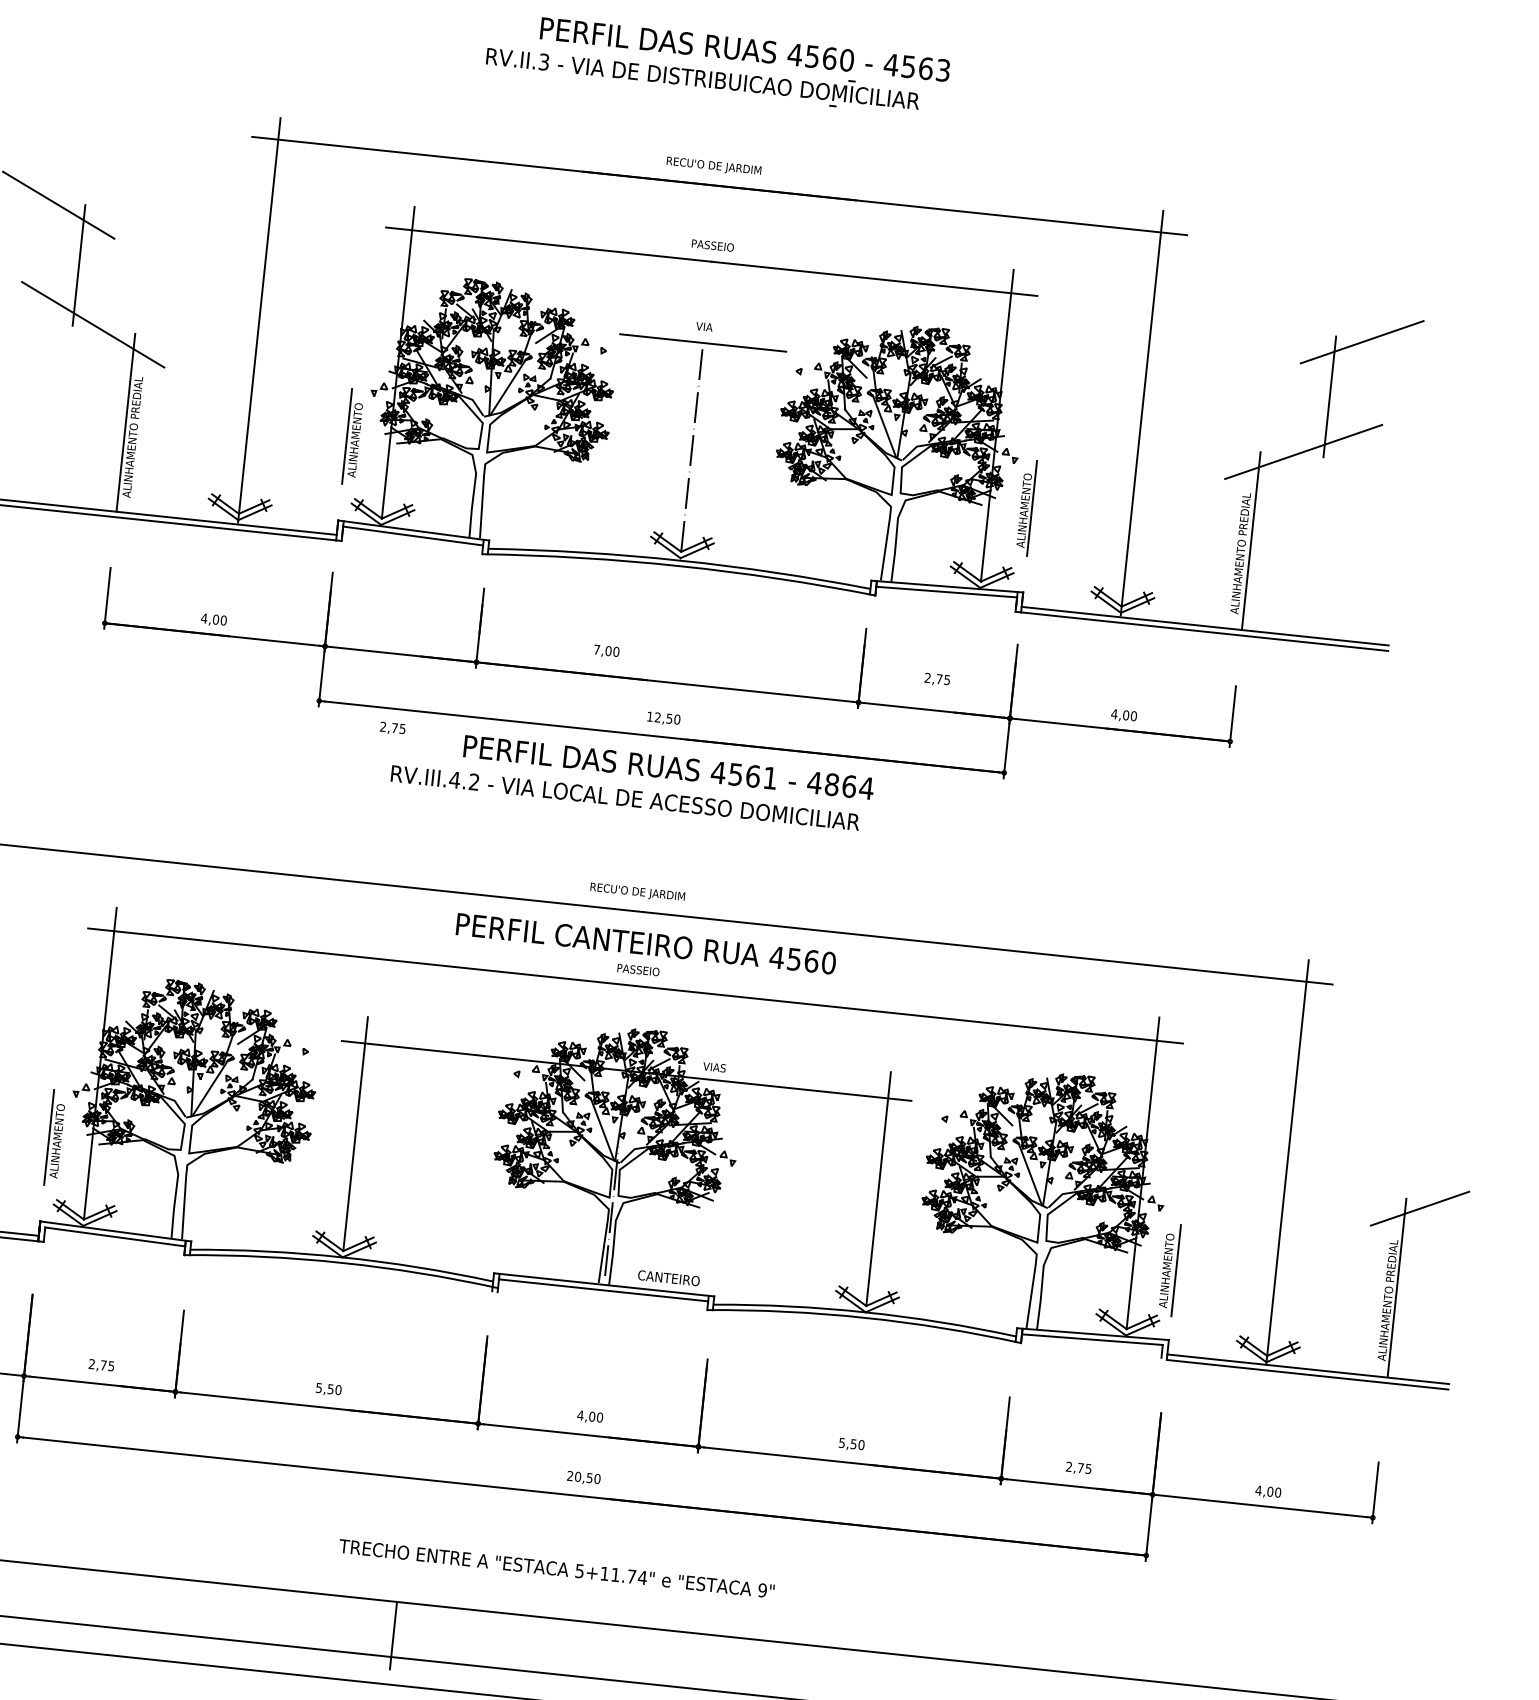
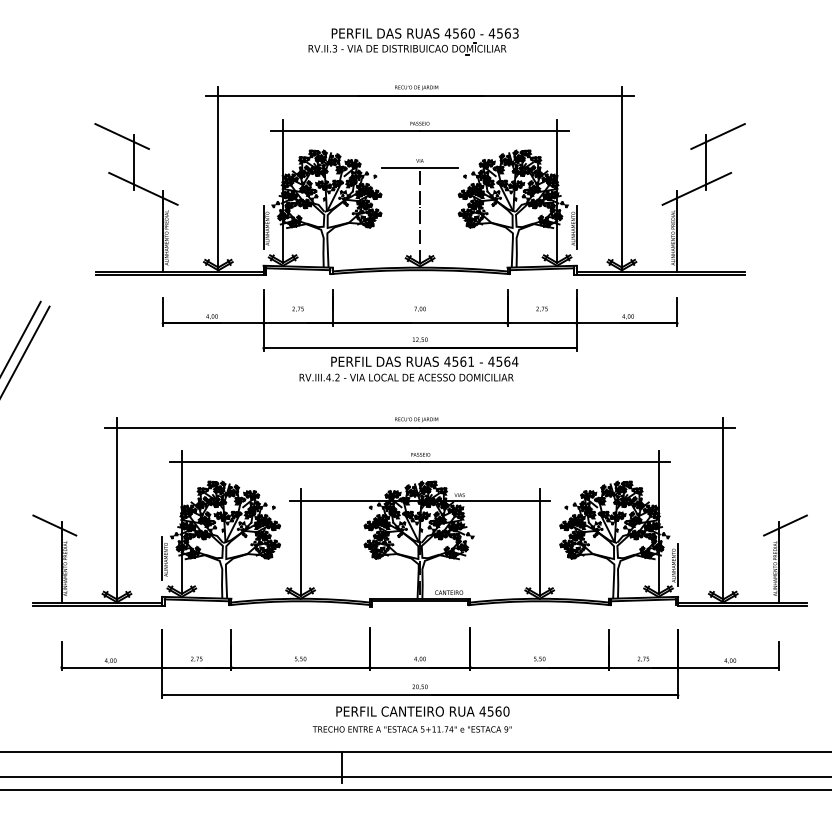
text: (605, 649) -> (419, 308), moved
text: (391, 726) -> (297, 308), moved
text: (832, 784) -> (499, 361), 4864 -> 4564
text: (645, 943) -> (422, 711), moved

